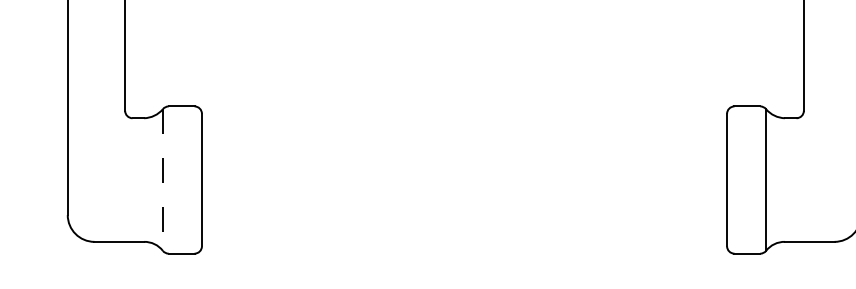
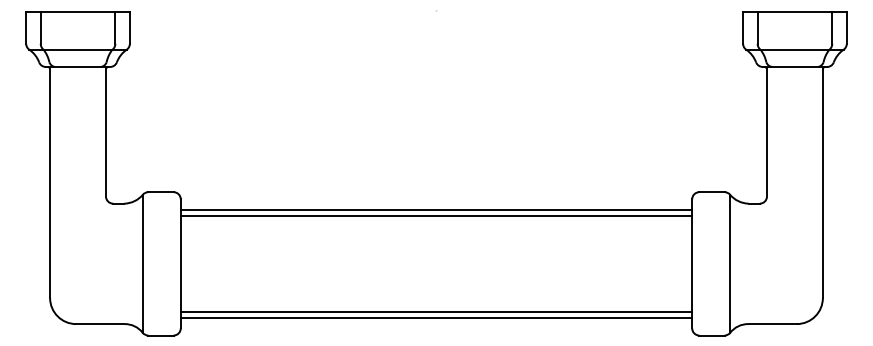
line: (464, 125) -> (436, 210), added
line: (464, 130) -> (436, 215), added
line: (162, 179) -> (142, 263), dashed -> solid
line: (464, 228) -> (436, 311), added
line: (464, 235) -> (436, 317), added

